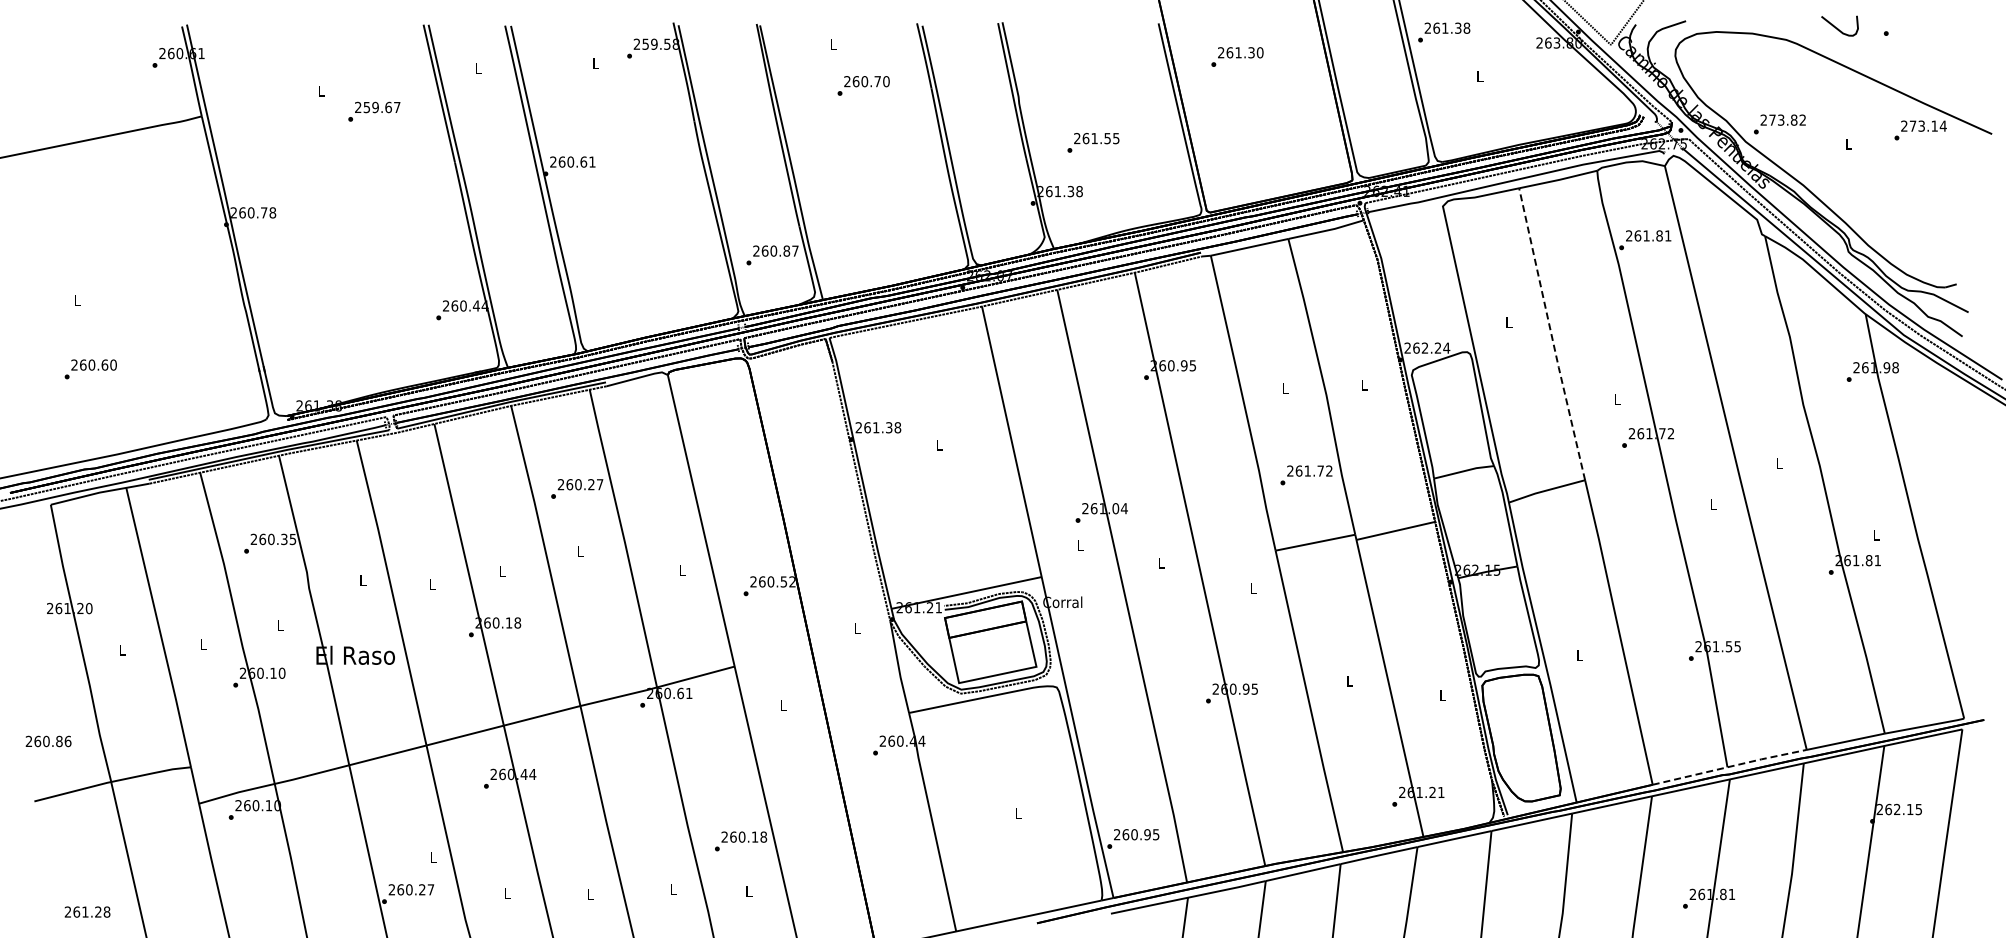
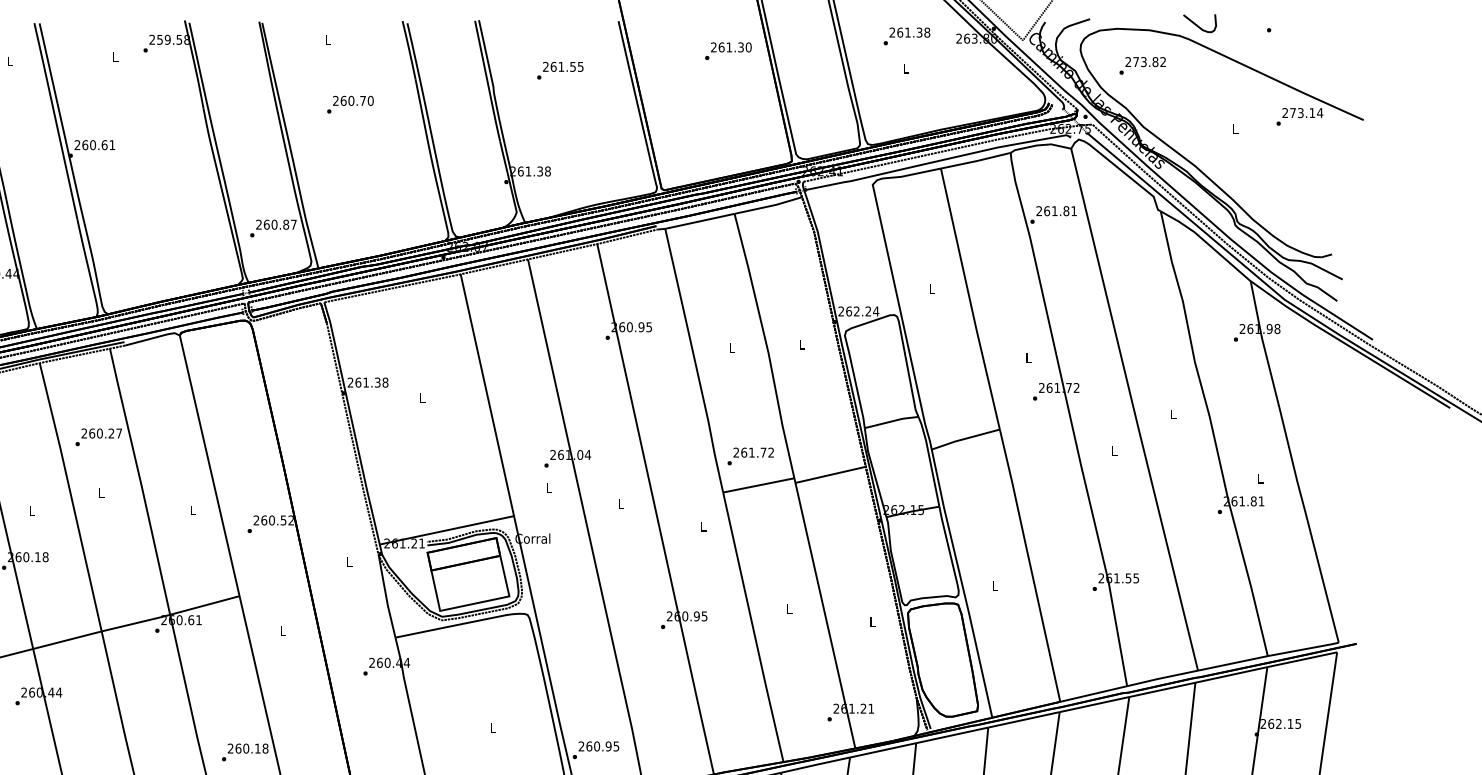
curve: (1837, 27) -> (1197, 24), moved
text: (1444, 32) -> (907, 36), moved
text: (1237, 56) -> (728, 50), moved
text: (863, 85) -> (350, 104), moved
text: (1779, 124) -> (1142, 65), moved
text: (1093, 142) -> (560, 70), moved
line: (1551, 334) -> (969, 299), dashed -> solid
text: (1306, 475) -> (750, 456), moved
line: (1730, 766) -> (1129, 685), dashed -> solid

